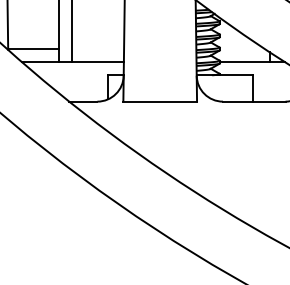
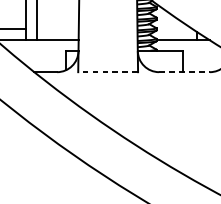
line: (160, 101) -> (108, 72), solid -> dashed
line: (254, 101) -> (184, 72), solid -> dashed

